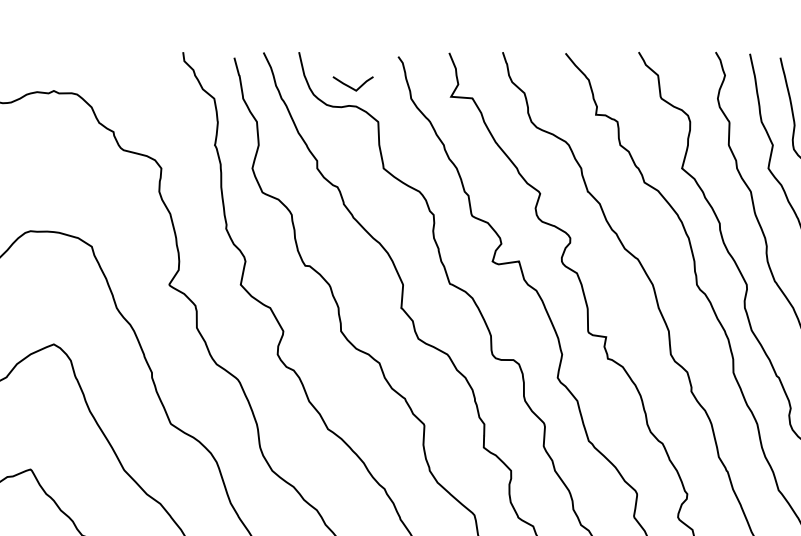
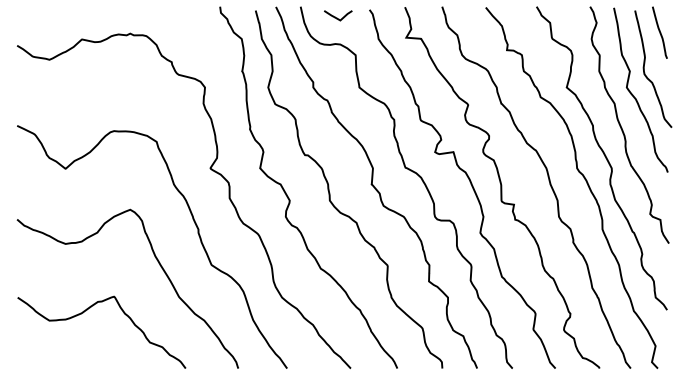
curve: (352, 86) -> (337, 17), moved

